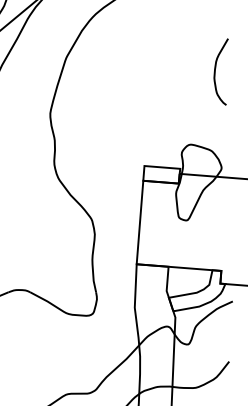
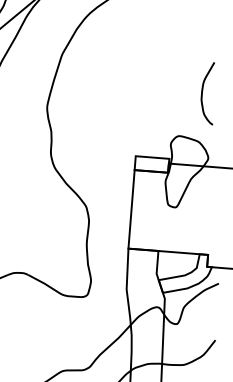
curve: (216, 68) -> (203, 90), moved

